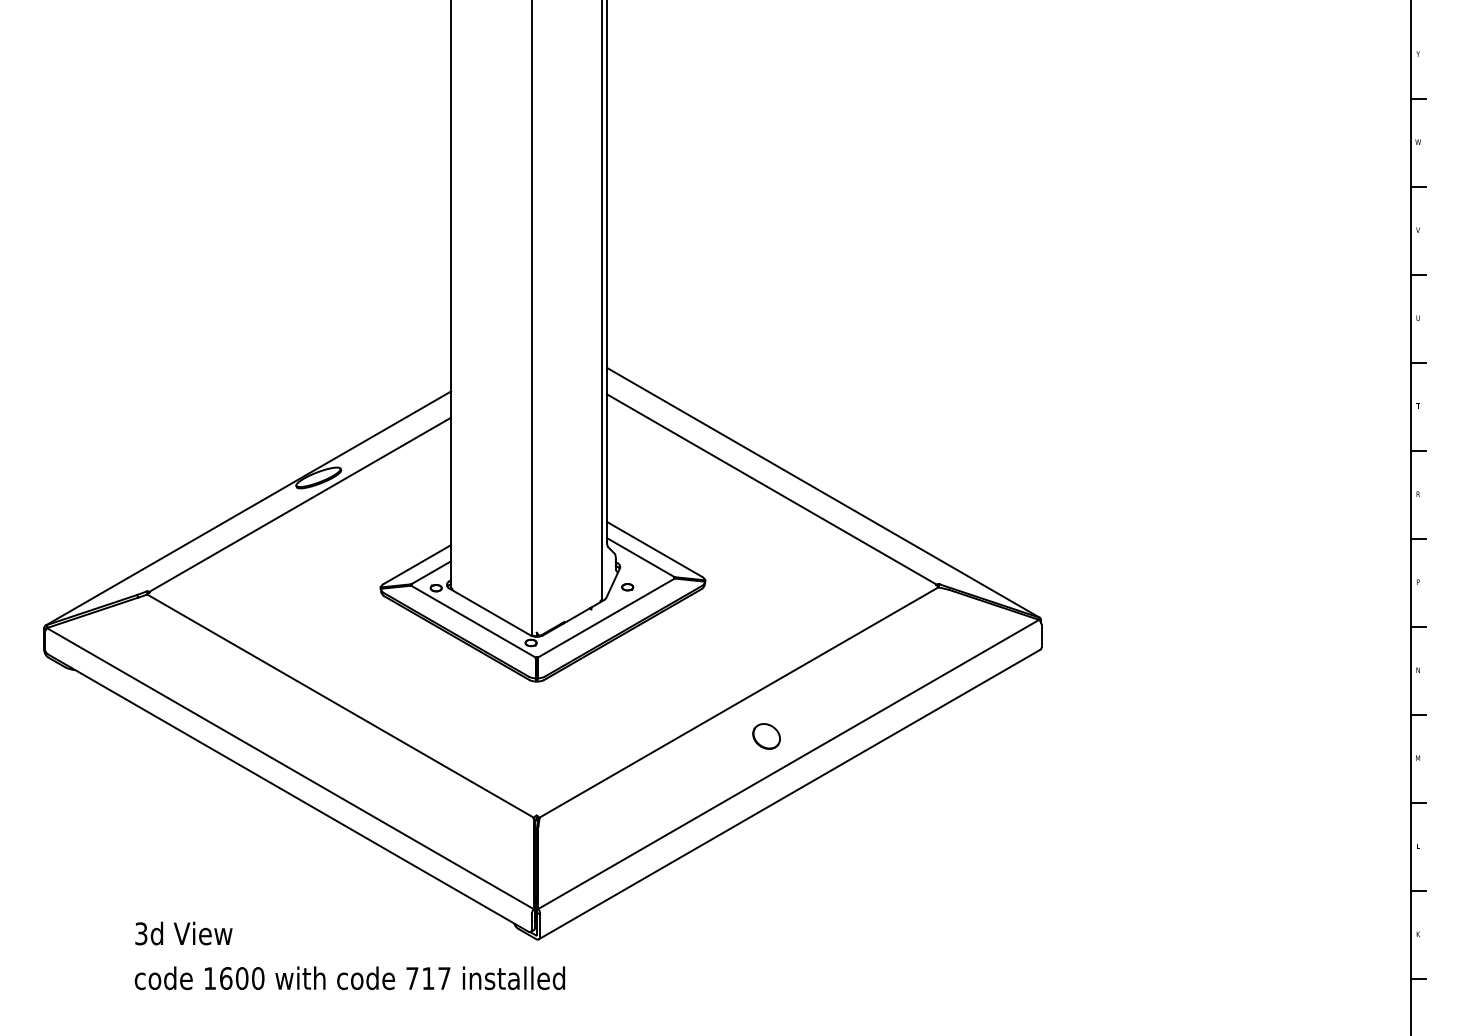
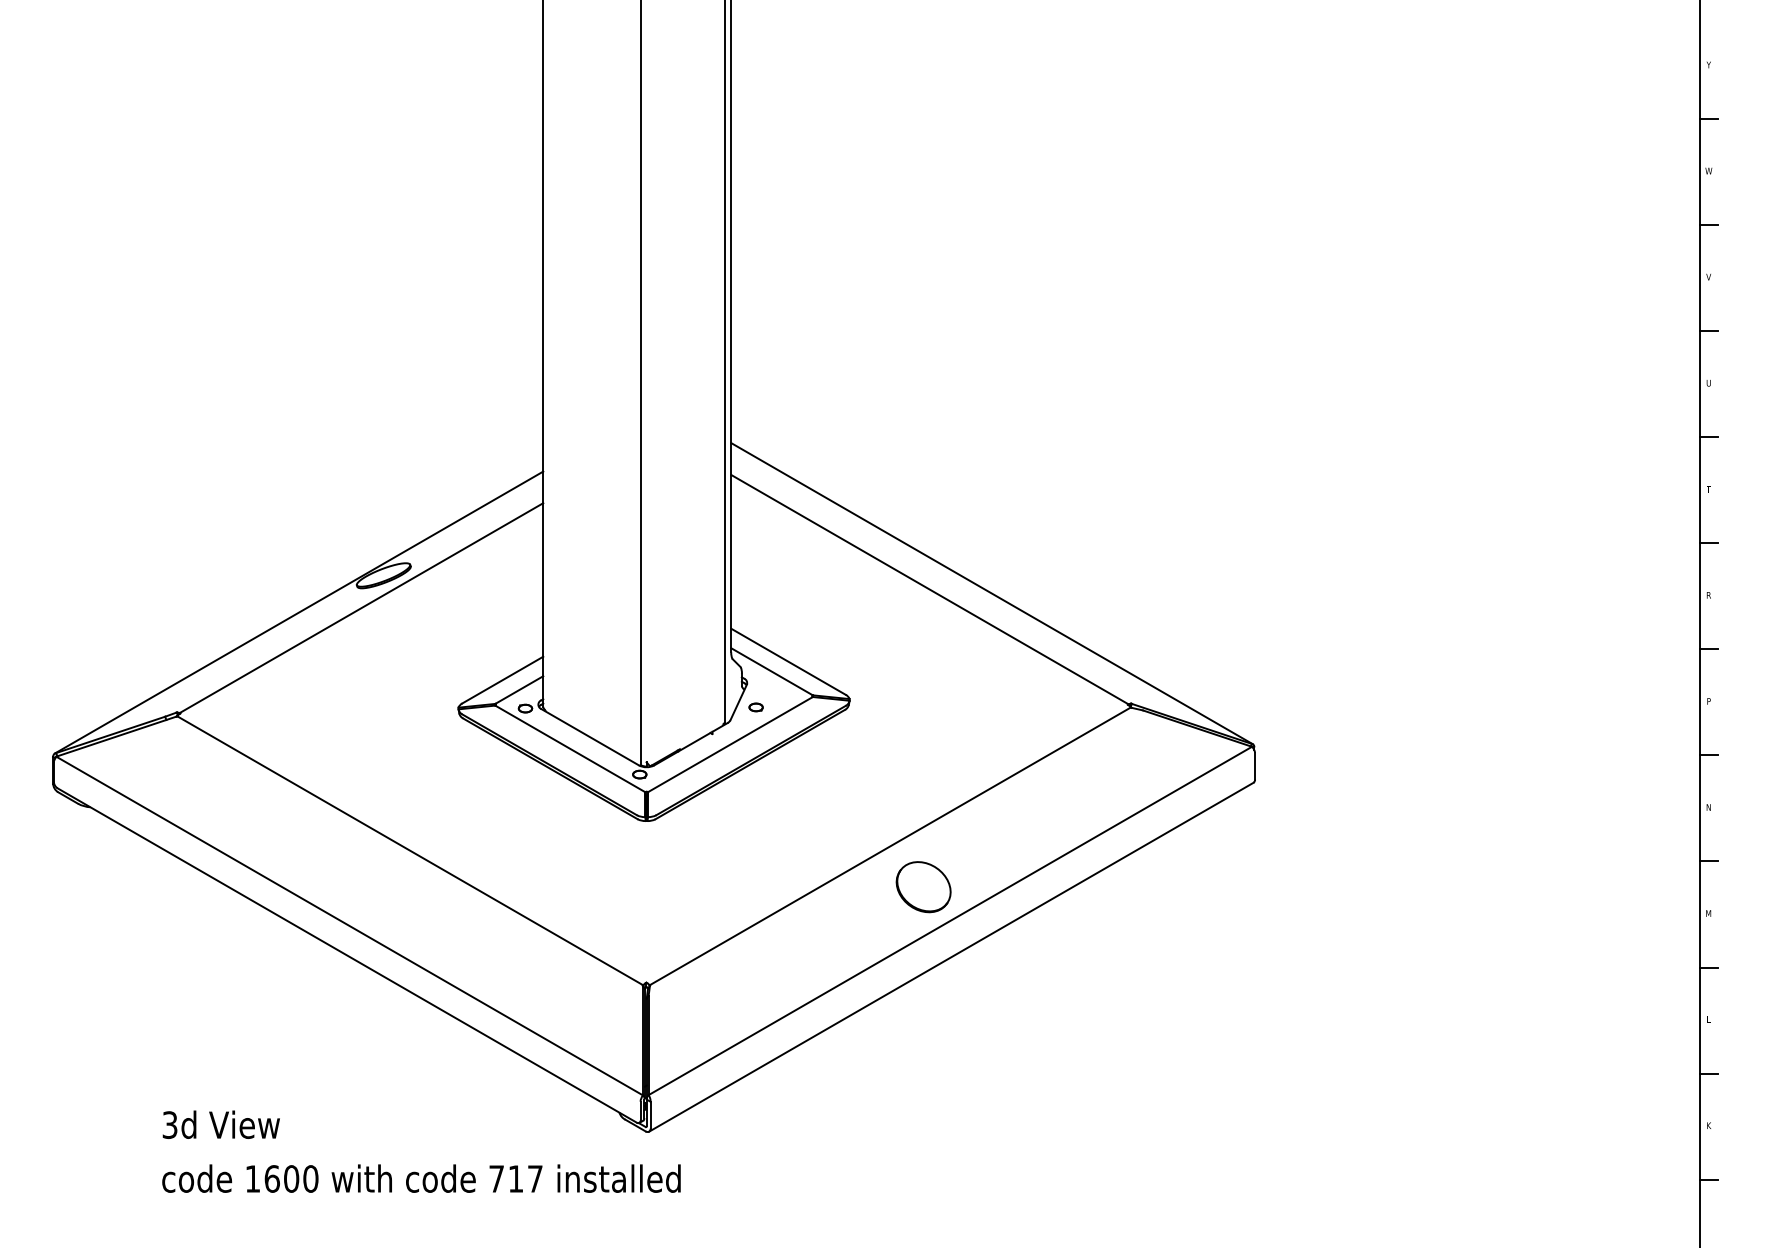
part: (766, 736) -> (923, 887), size x1.67

